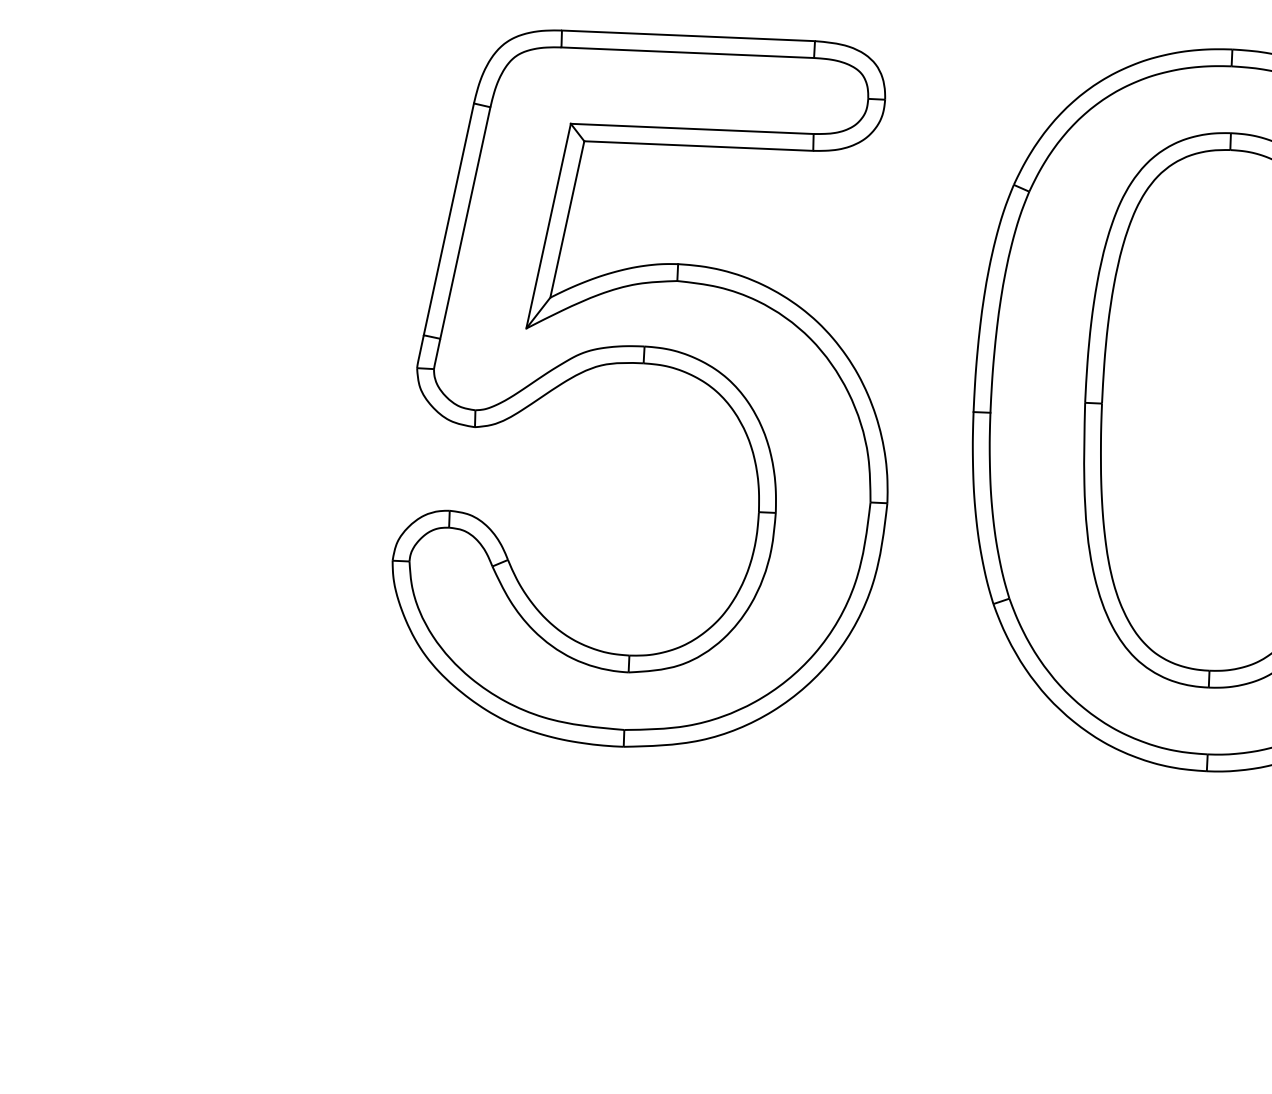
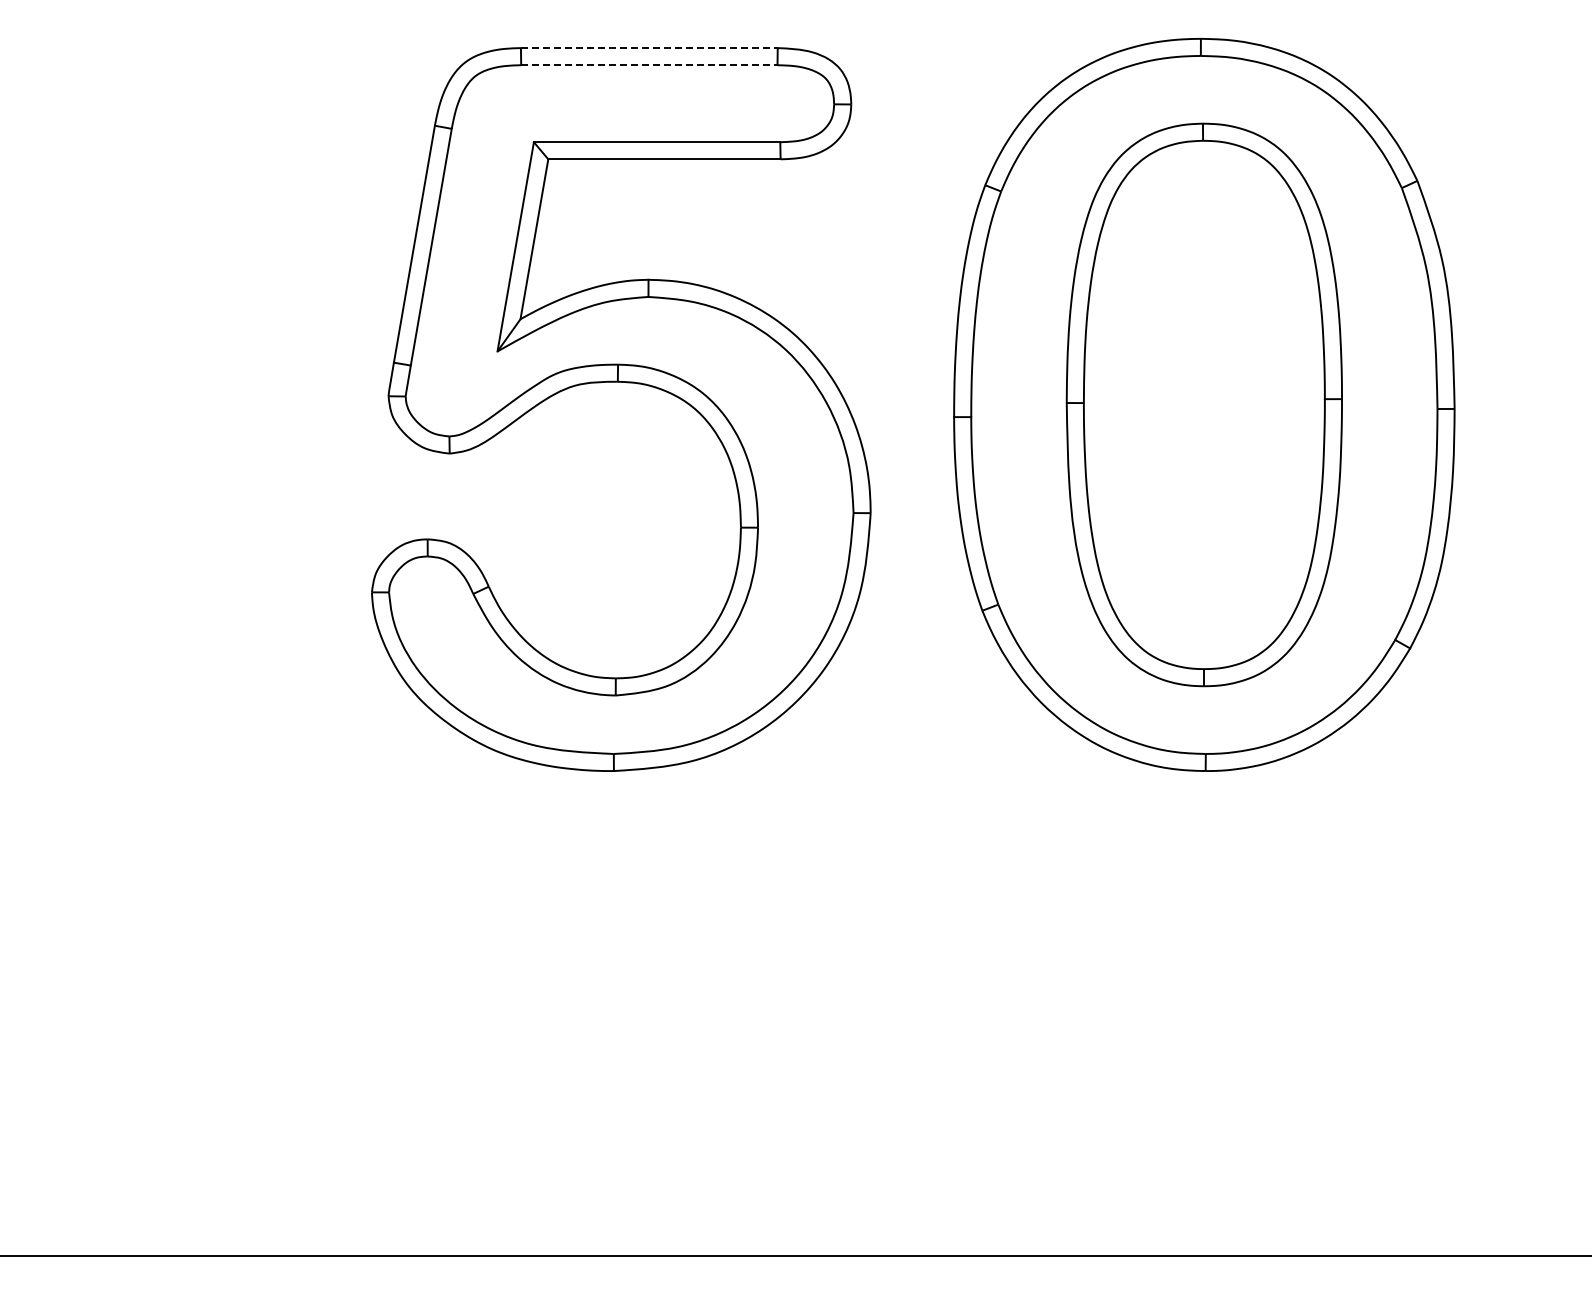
line: (688, 36) -> (649, 48), solid -> dashed
line: (687, 52) -> (649, 65), solid -> dashed

